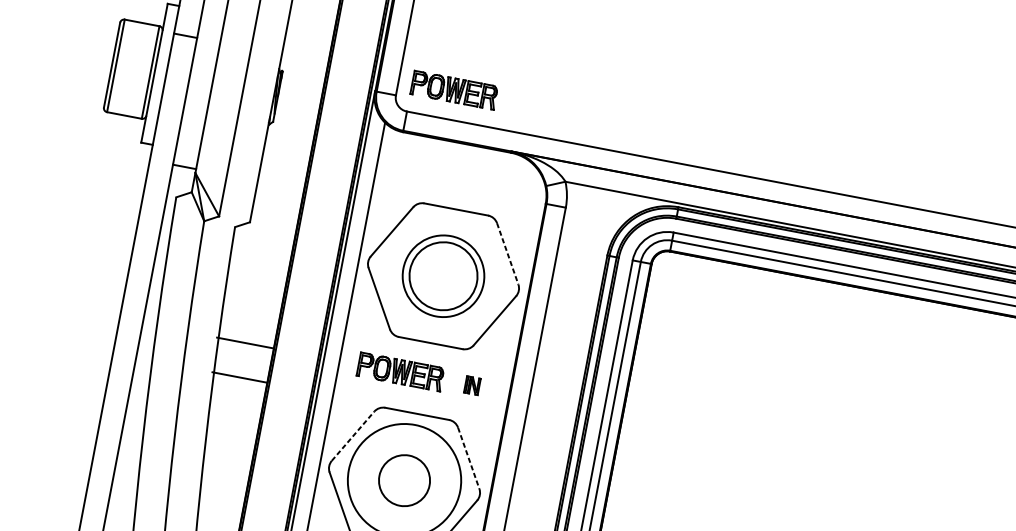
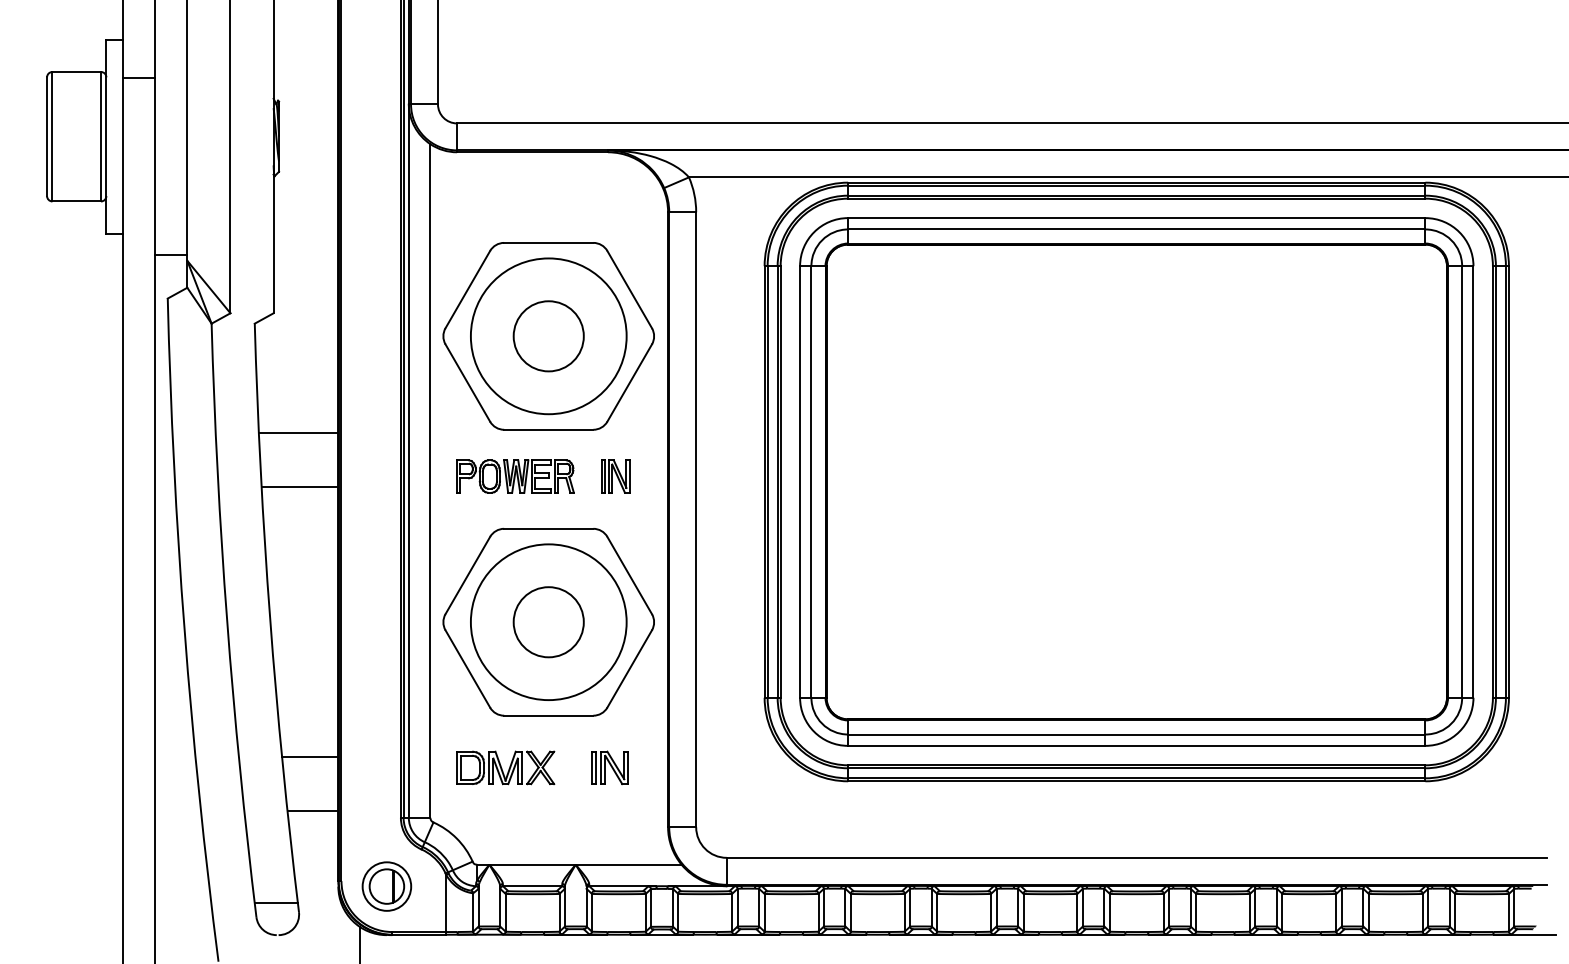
part: (454, 90) -> (515, 82), removed
line: (507, 253) -> (629, 289), dashed -> solid
circle: (443, 276) -> (548, 336), size x0.62
circle: (443, 276) -> (548, 336), size x1.67
line: (245, 343) -> (298, 433), moved
line: (239, 377) -> (299, 487), moved
part: (472, 385) -> (615, 476), size x1.43
line: (352, 436) -> (467, 575), dashed -> solid
line: (468, 458) -> (629, 575), dashed -> solid

